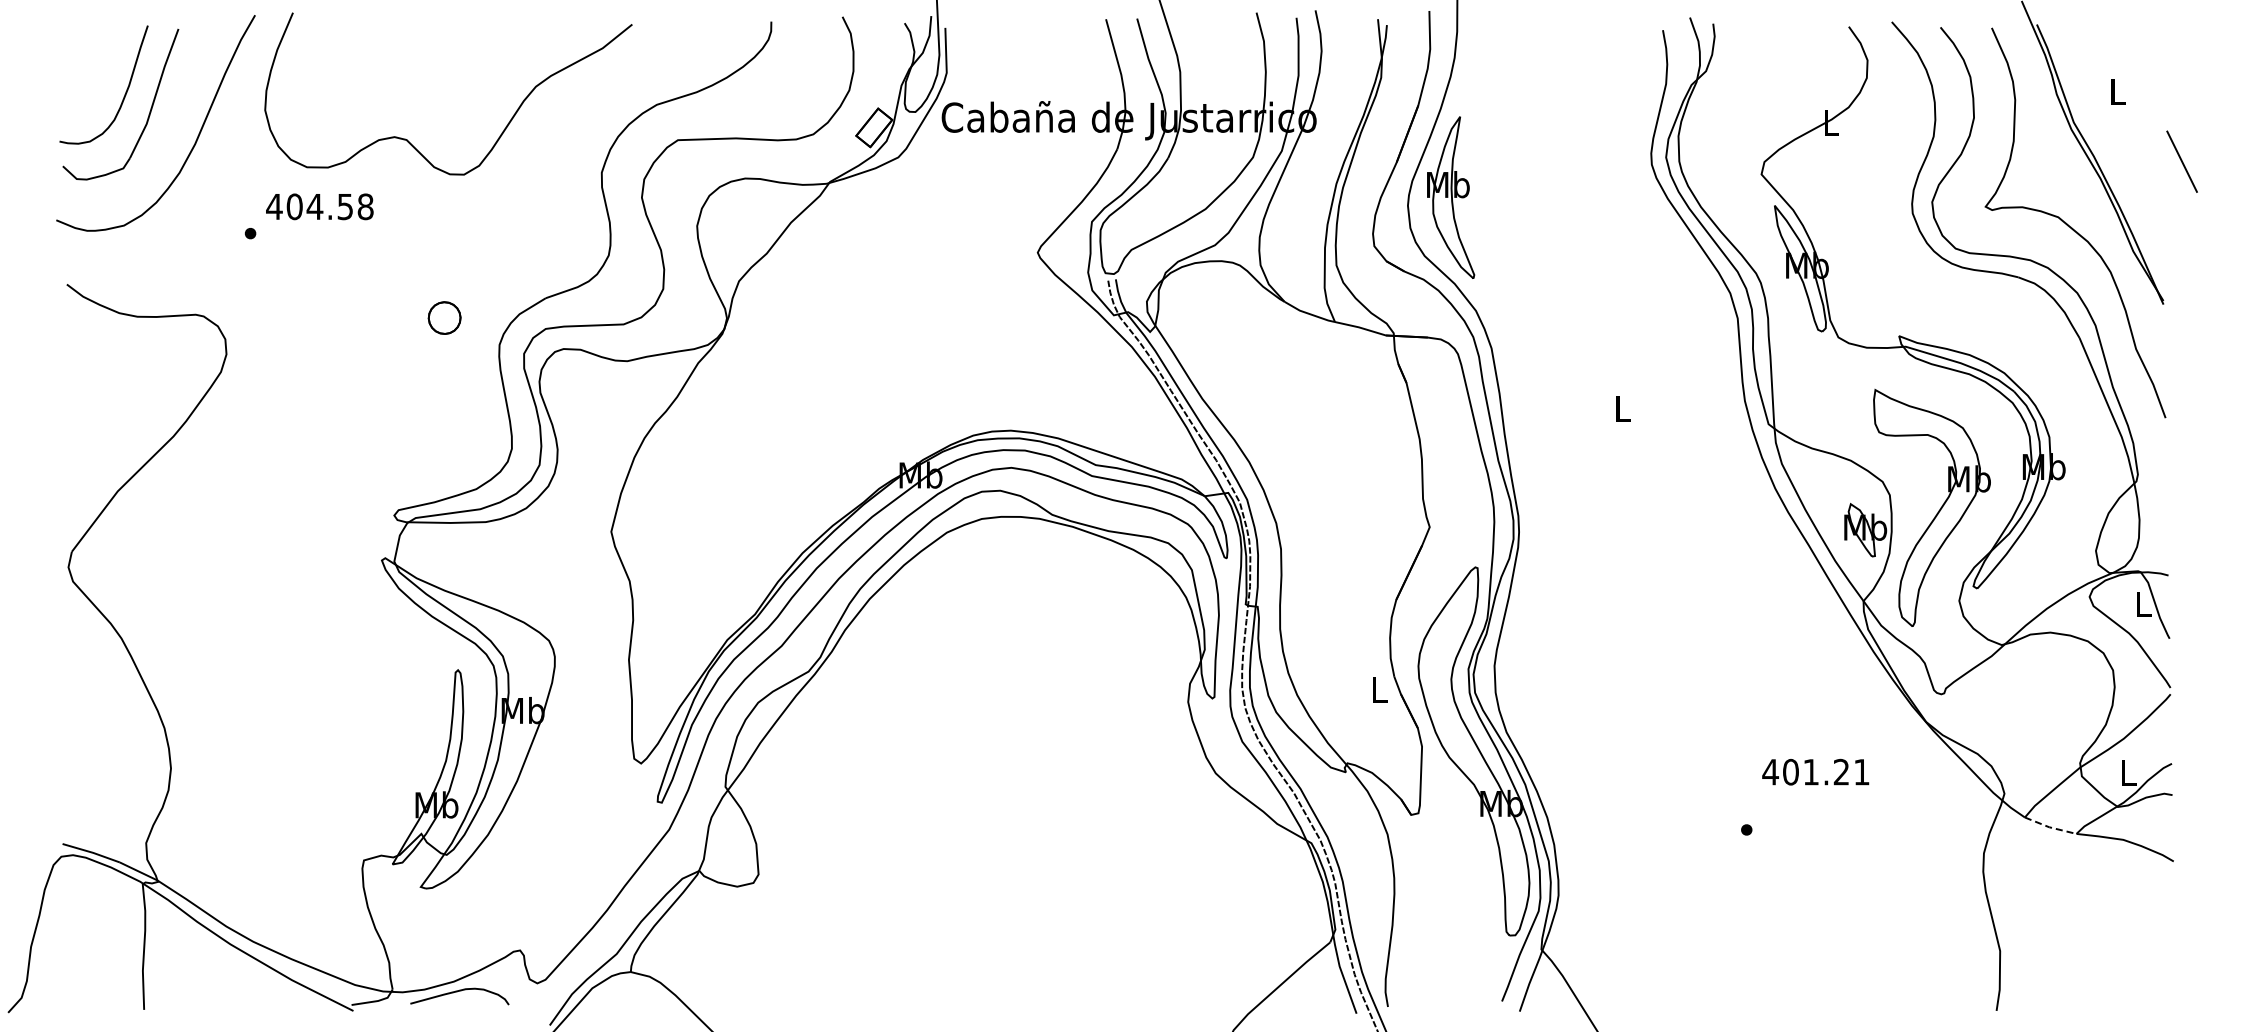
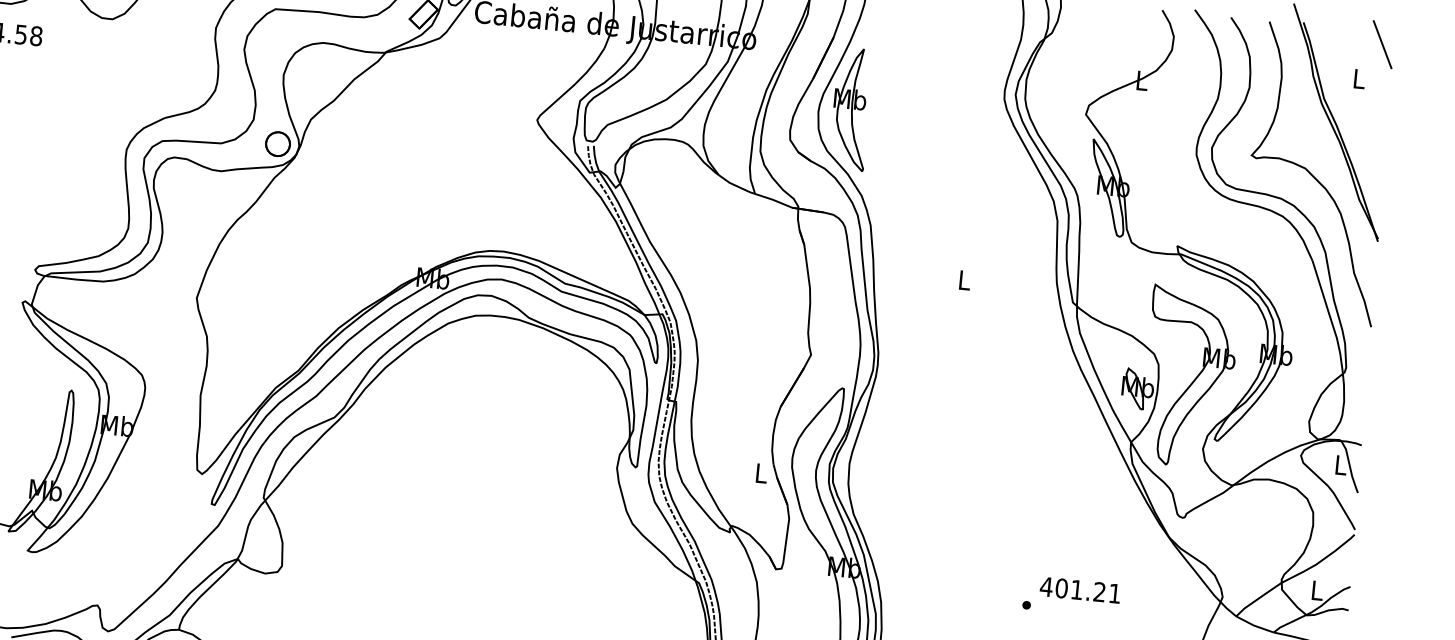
line: (2181, 161) -> (1382, 44), moved
part: (444, 317) -> (277, 143), moved
text: (1815, 771) -> (1080, 589), moved
line: (2049, 827) -> (1253, 625), dashed -> solid

